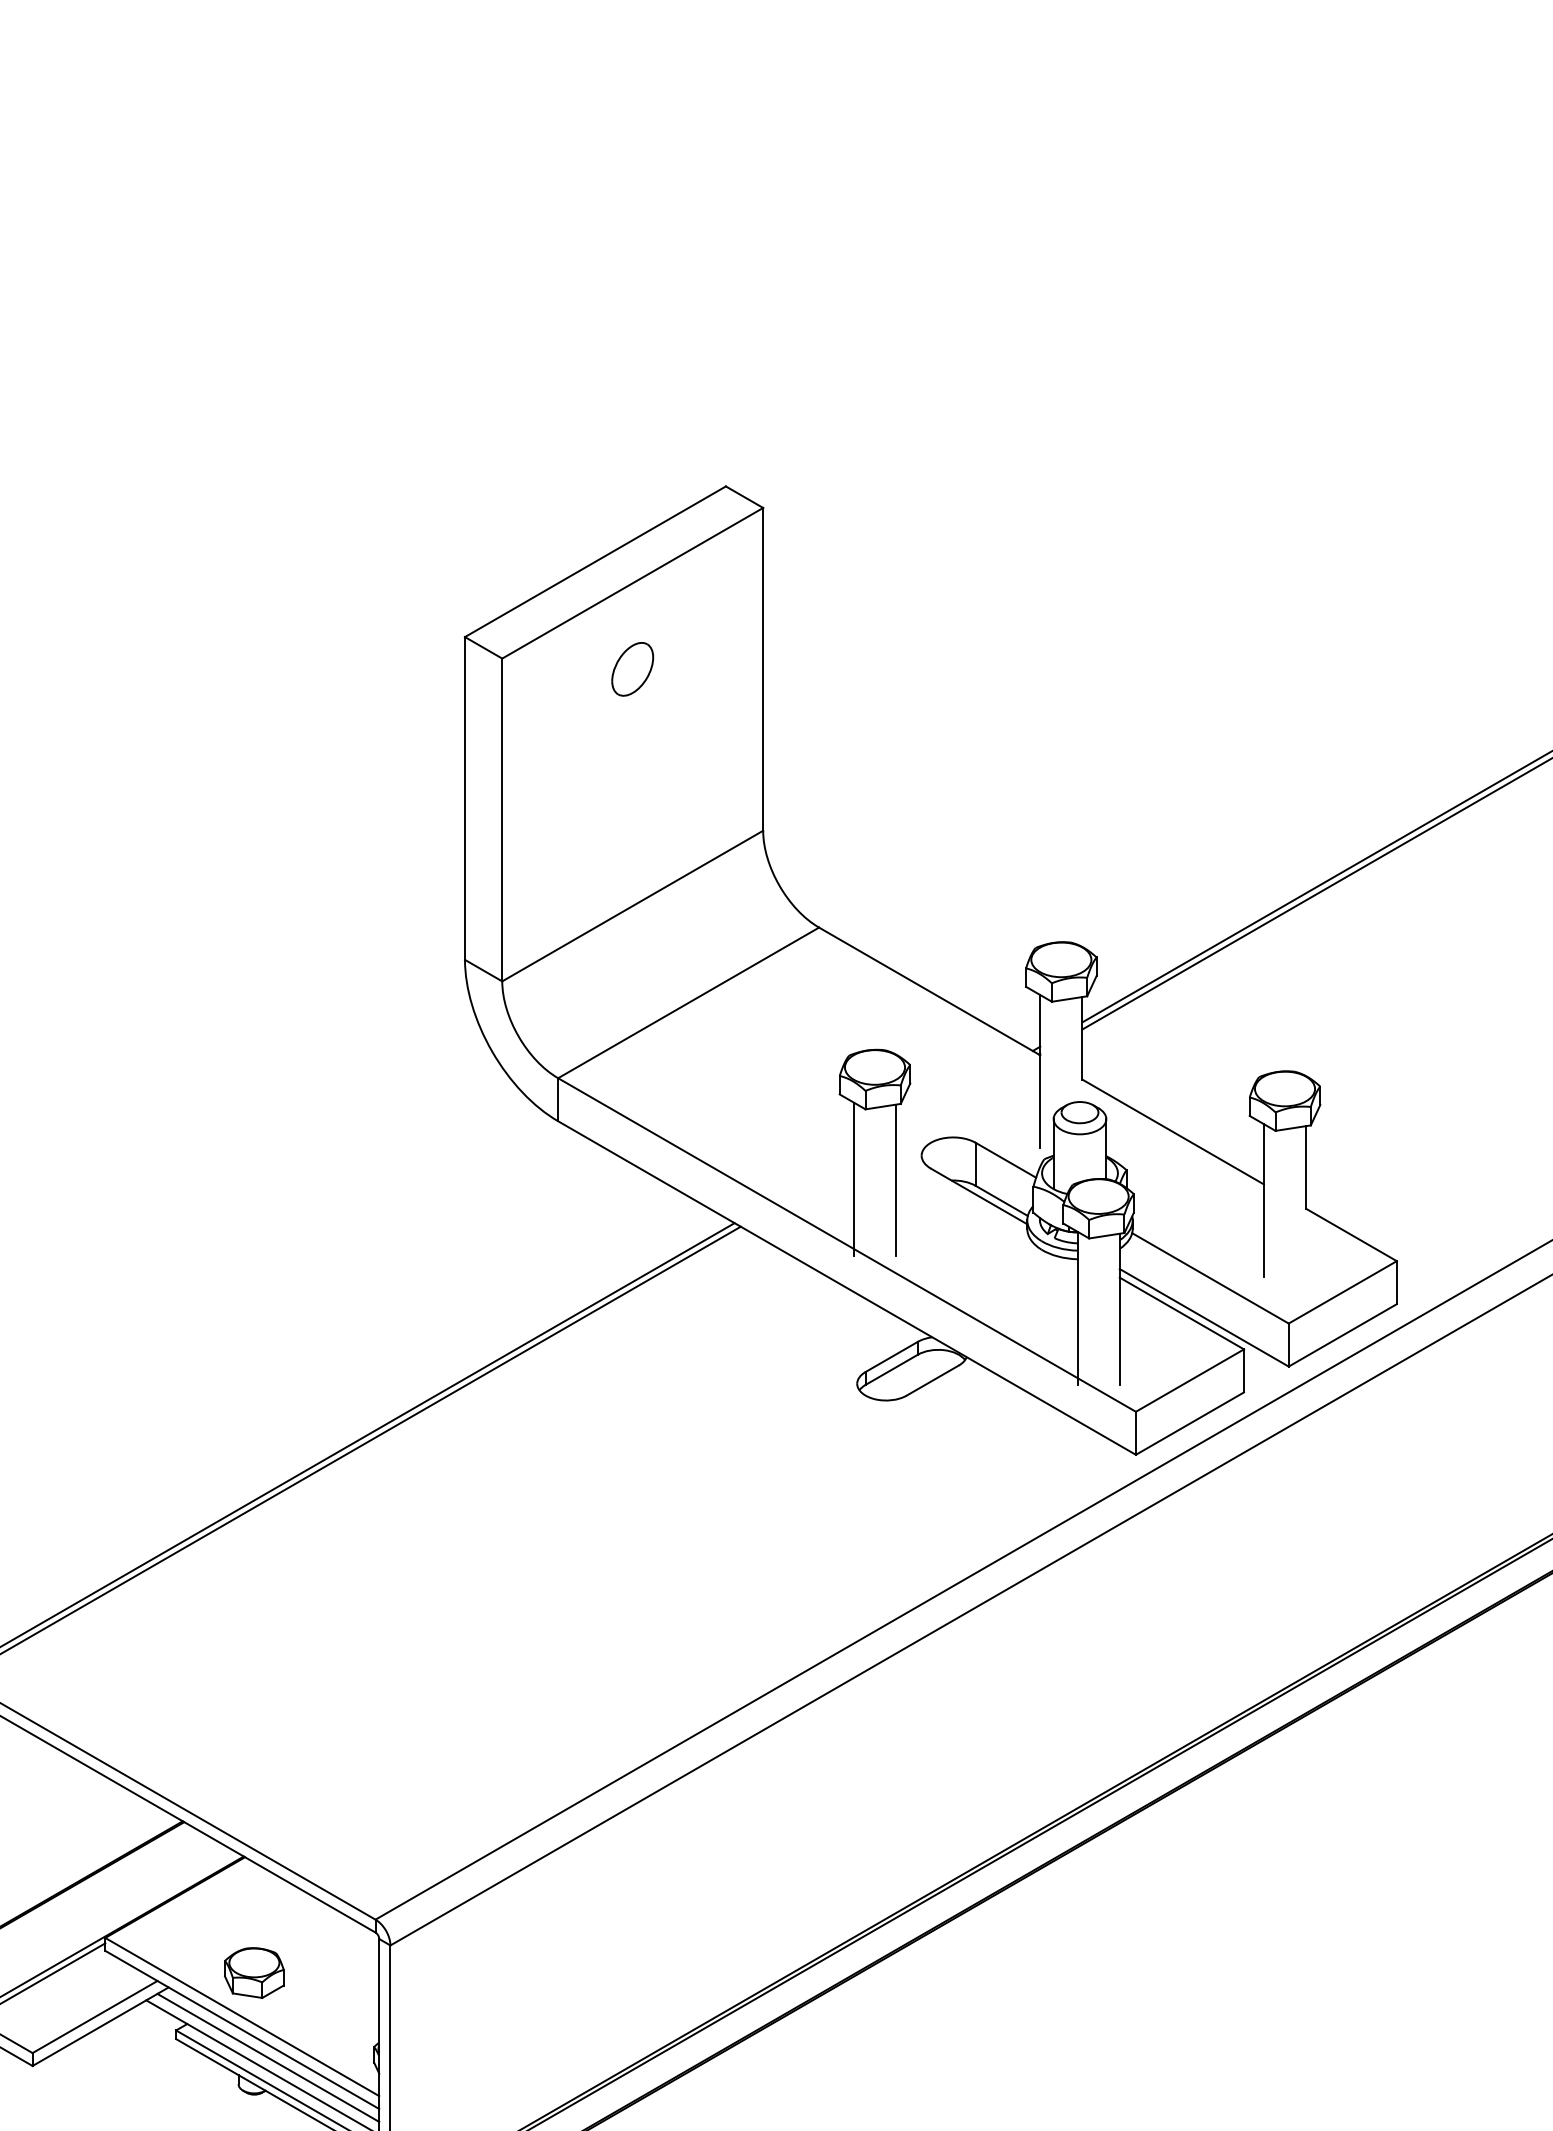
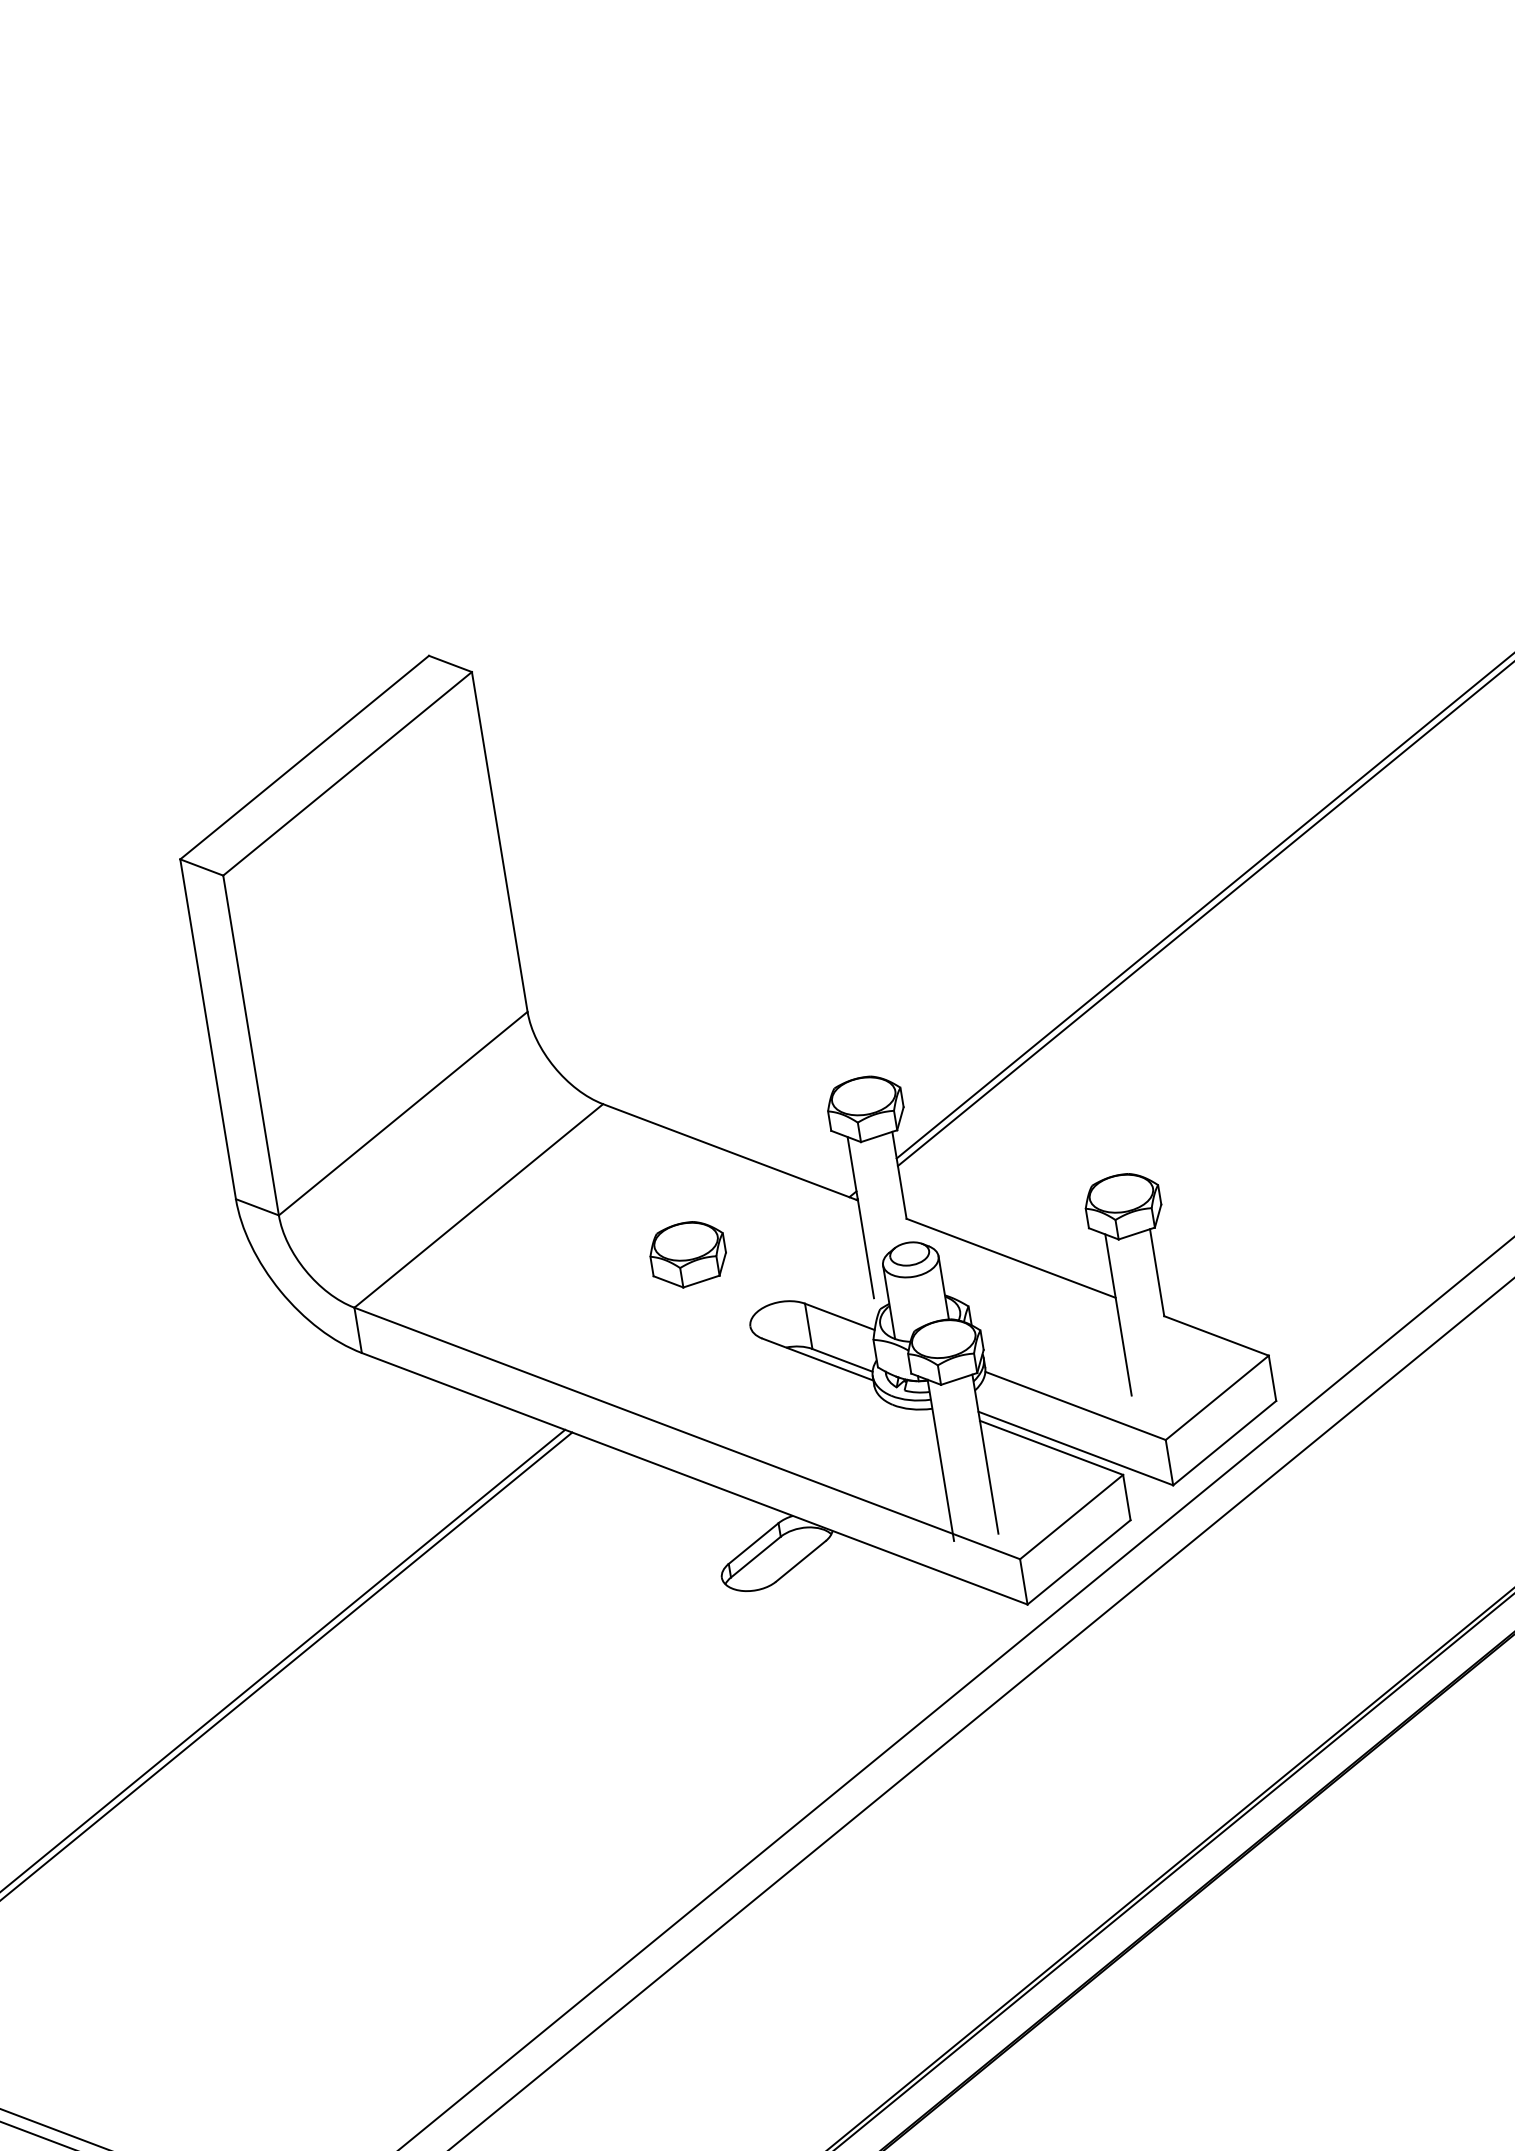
part: (632, 669) -> (362, 864), removed
line: (853, 1178) -> (682, 1362), removed
line: (896, 1179) -> (728, 1355), removed

